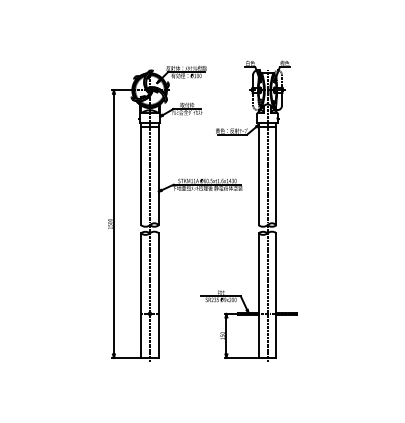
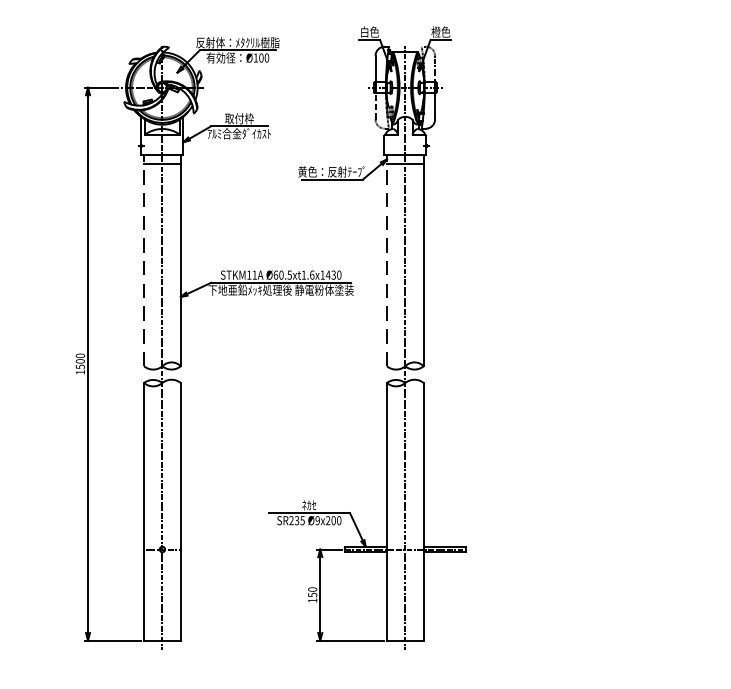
line: (141, 173) -> (144, 259), solid -> dashed
line: (258, 173) -> (386, 259), solid -> dashed

